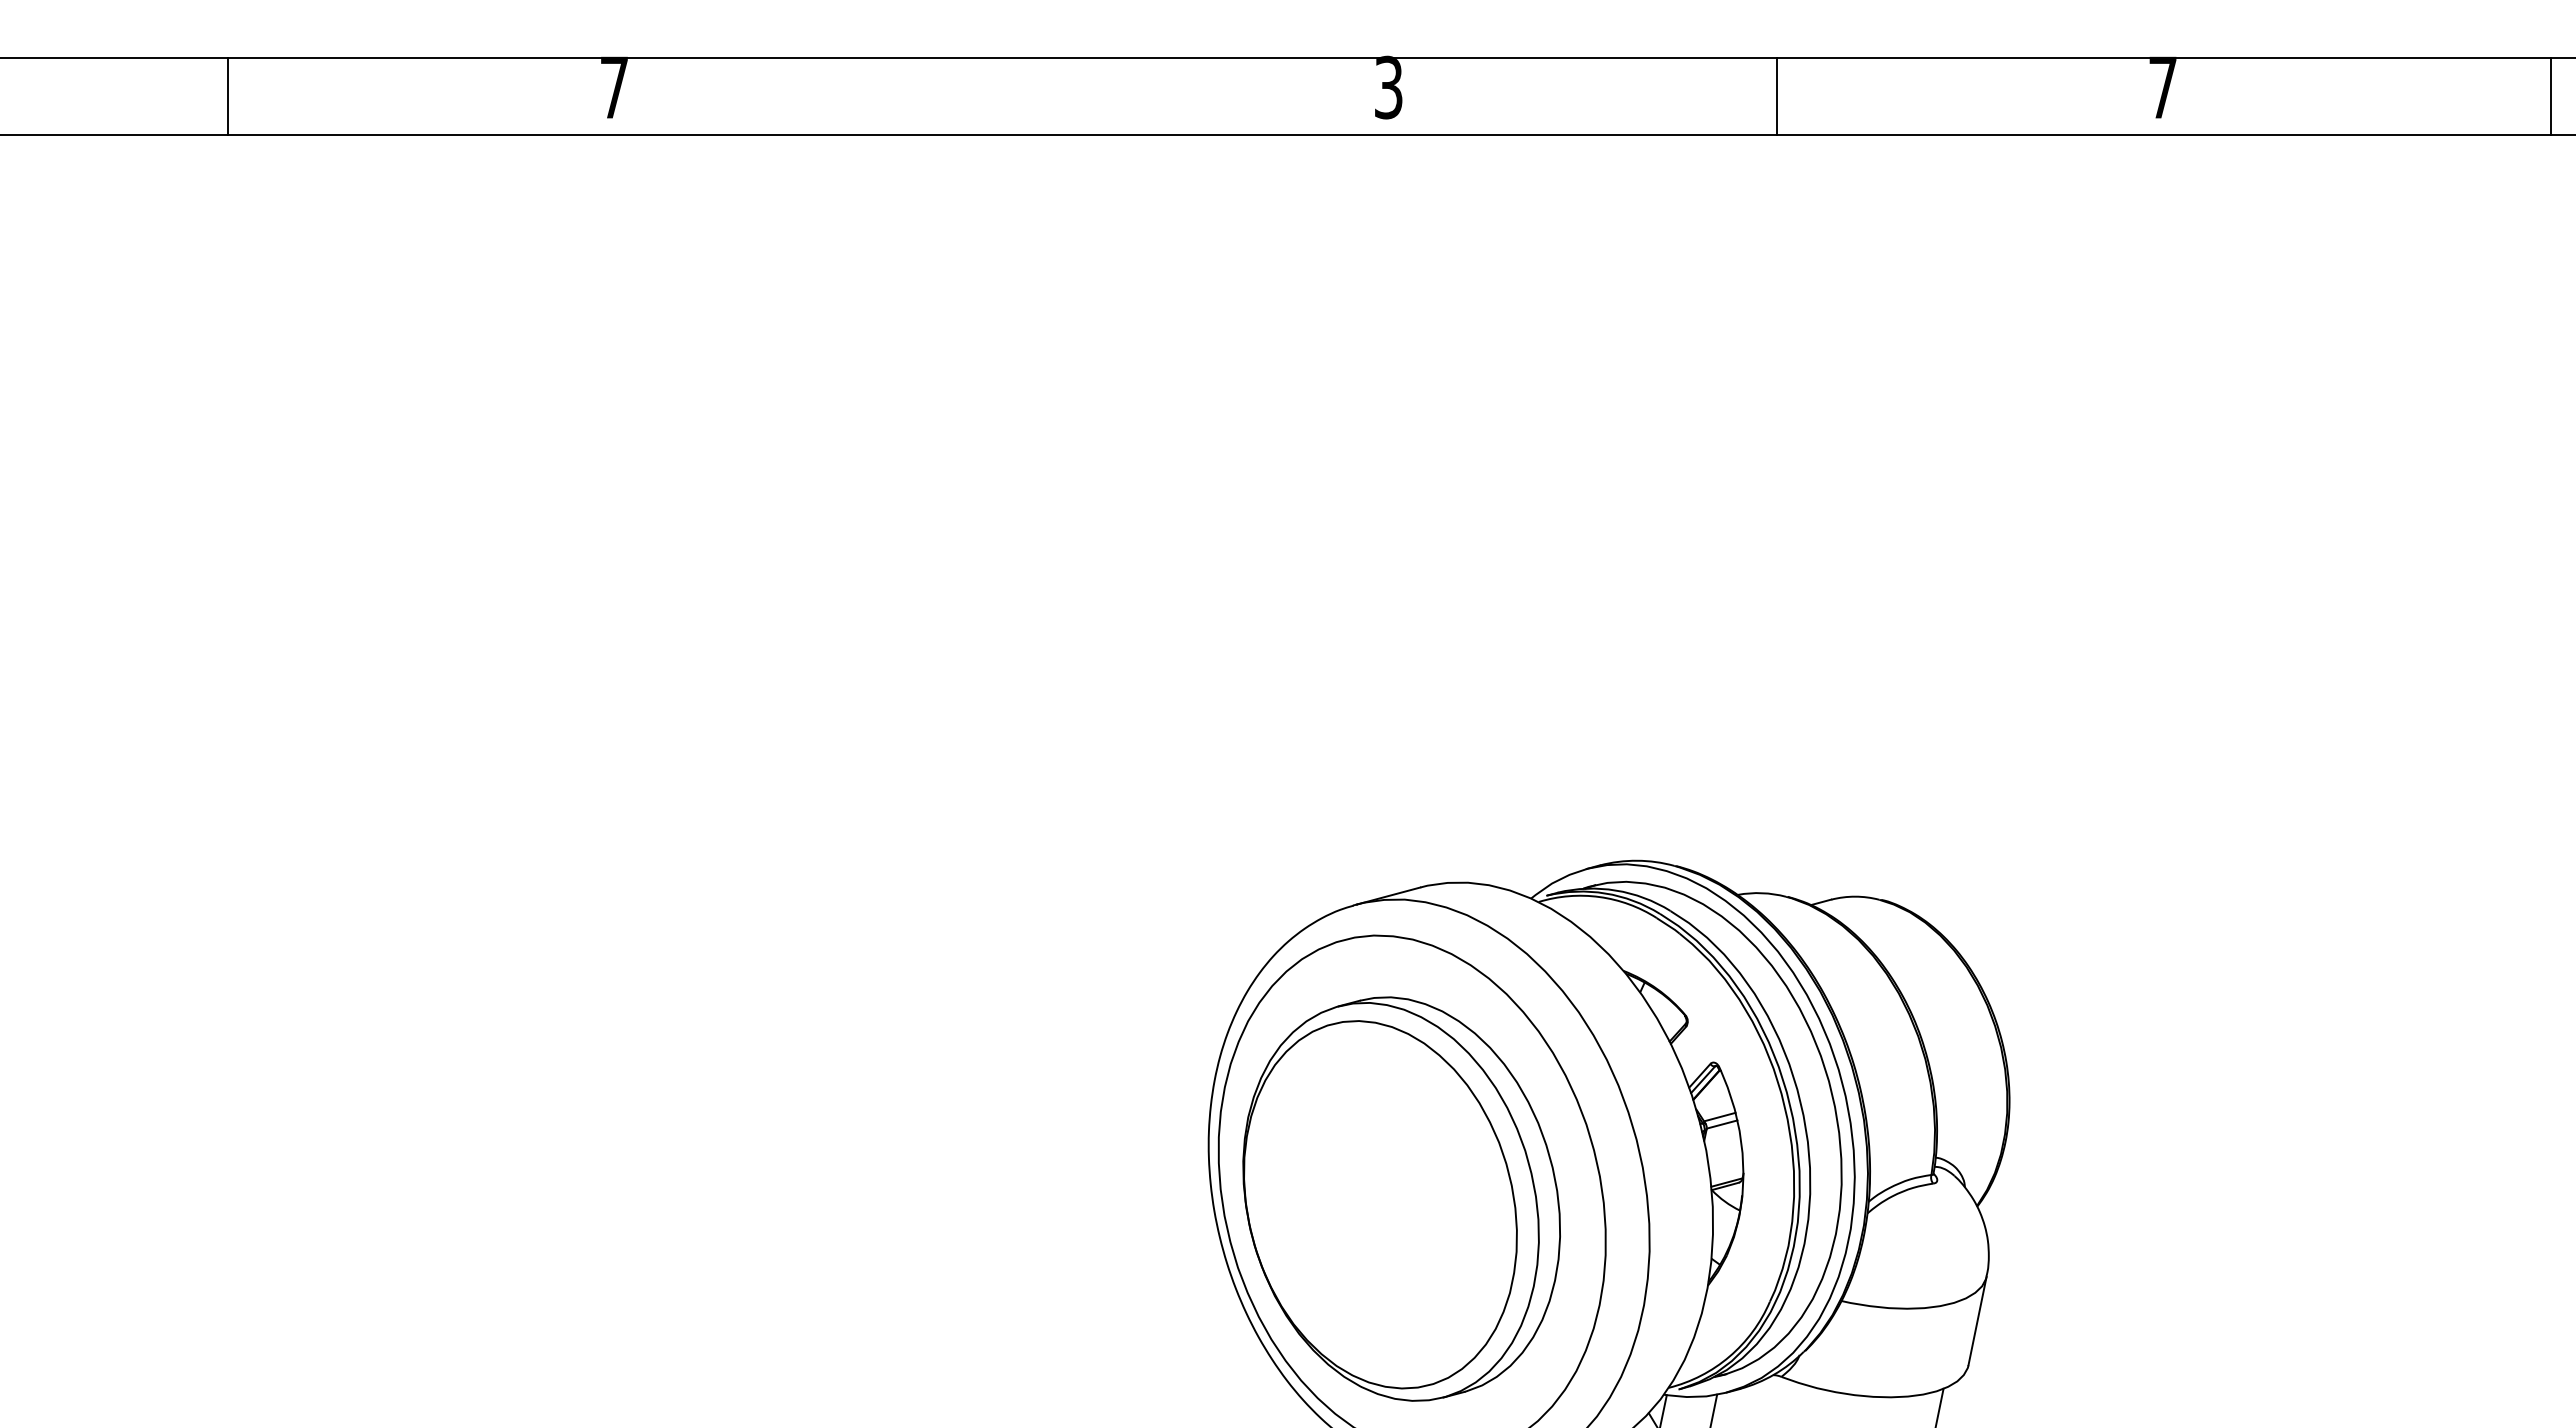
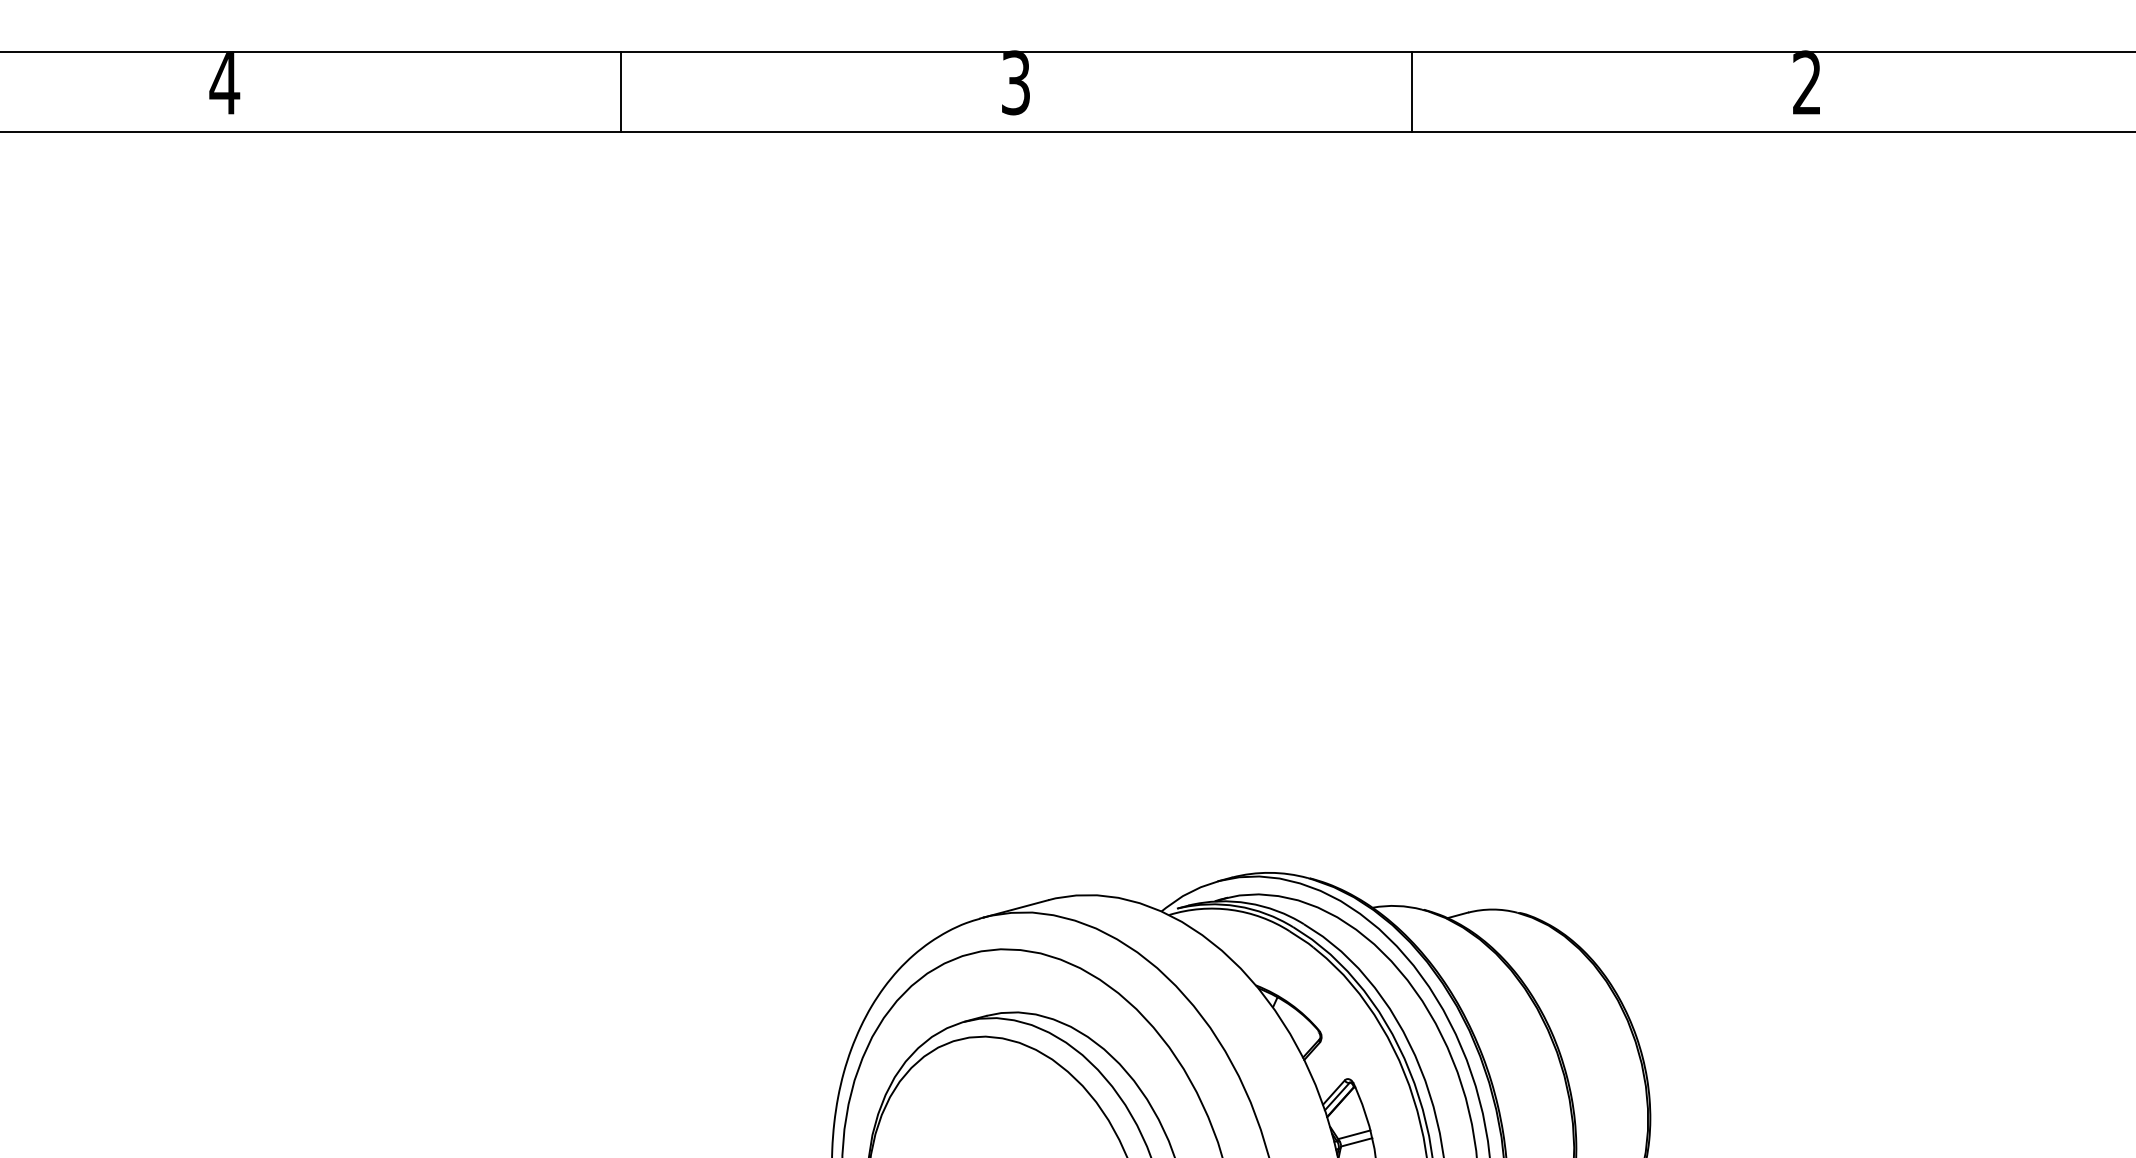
text: (2162, 86) -> (1806, 81), 7 -> 2
text: (614, 87) -> (224, 82), 7 -> 4
line: (1002, 96) -> (621, 91), added

